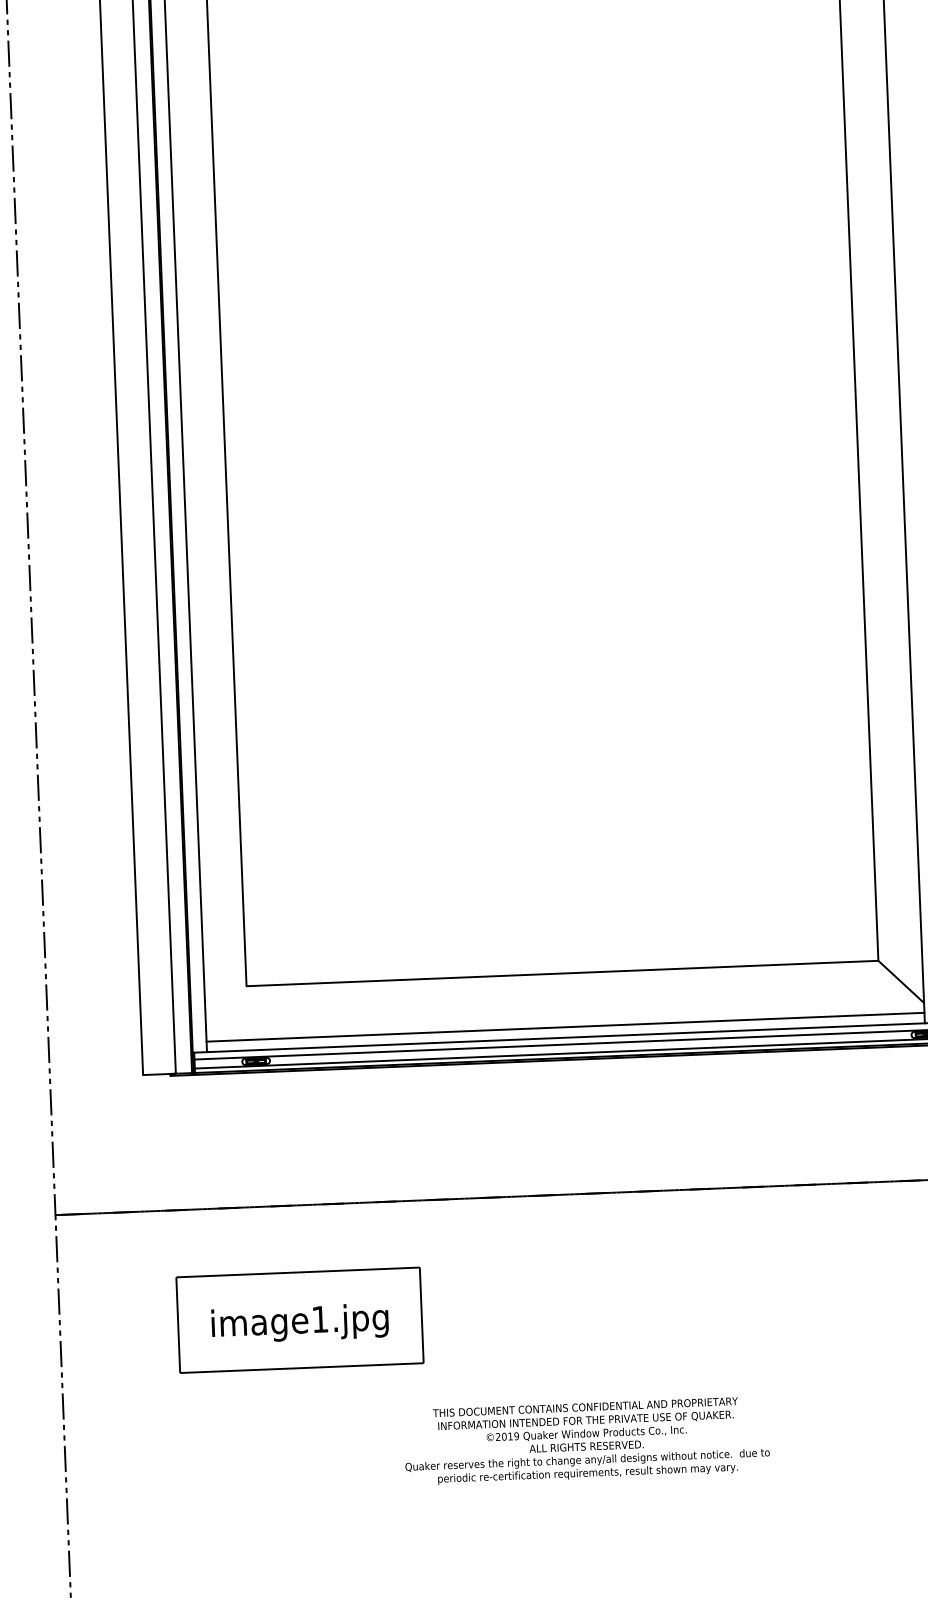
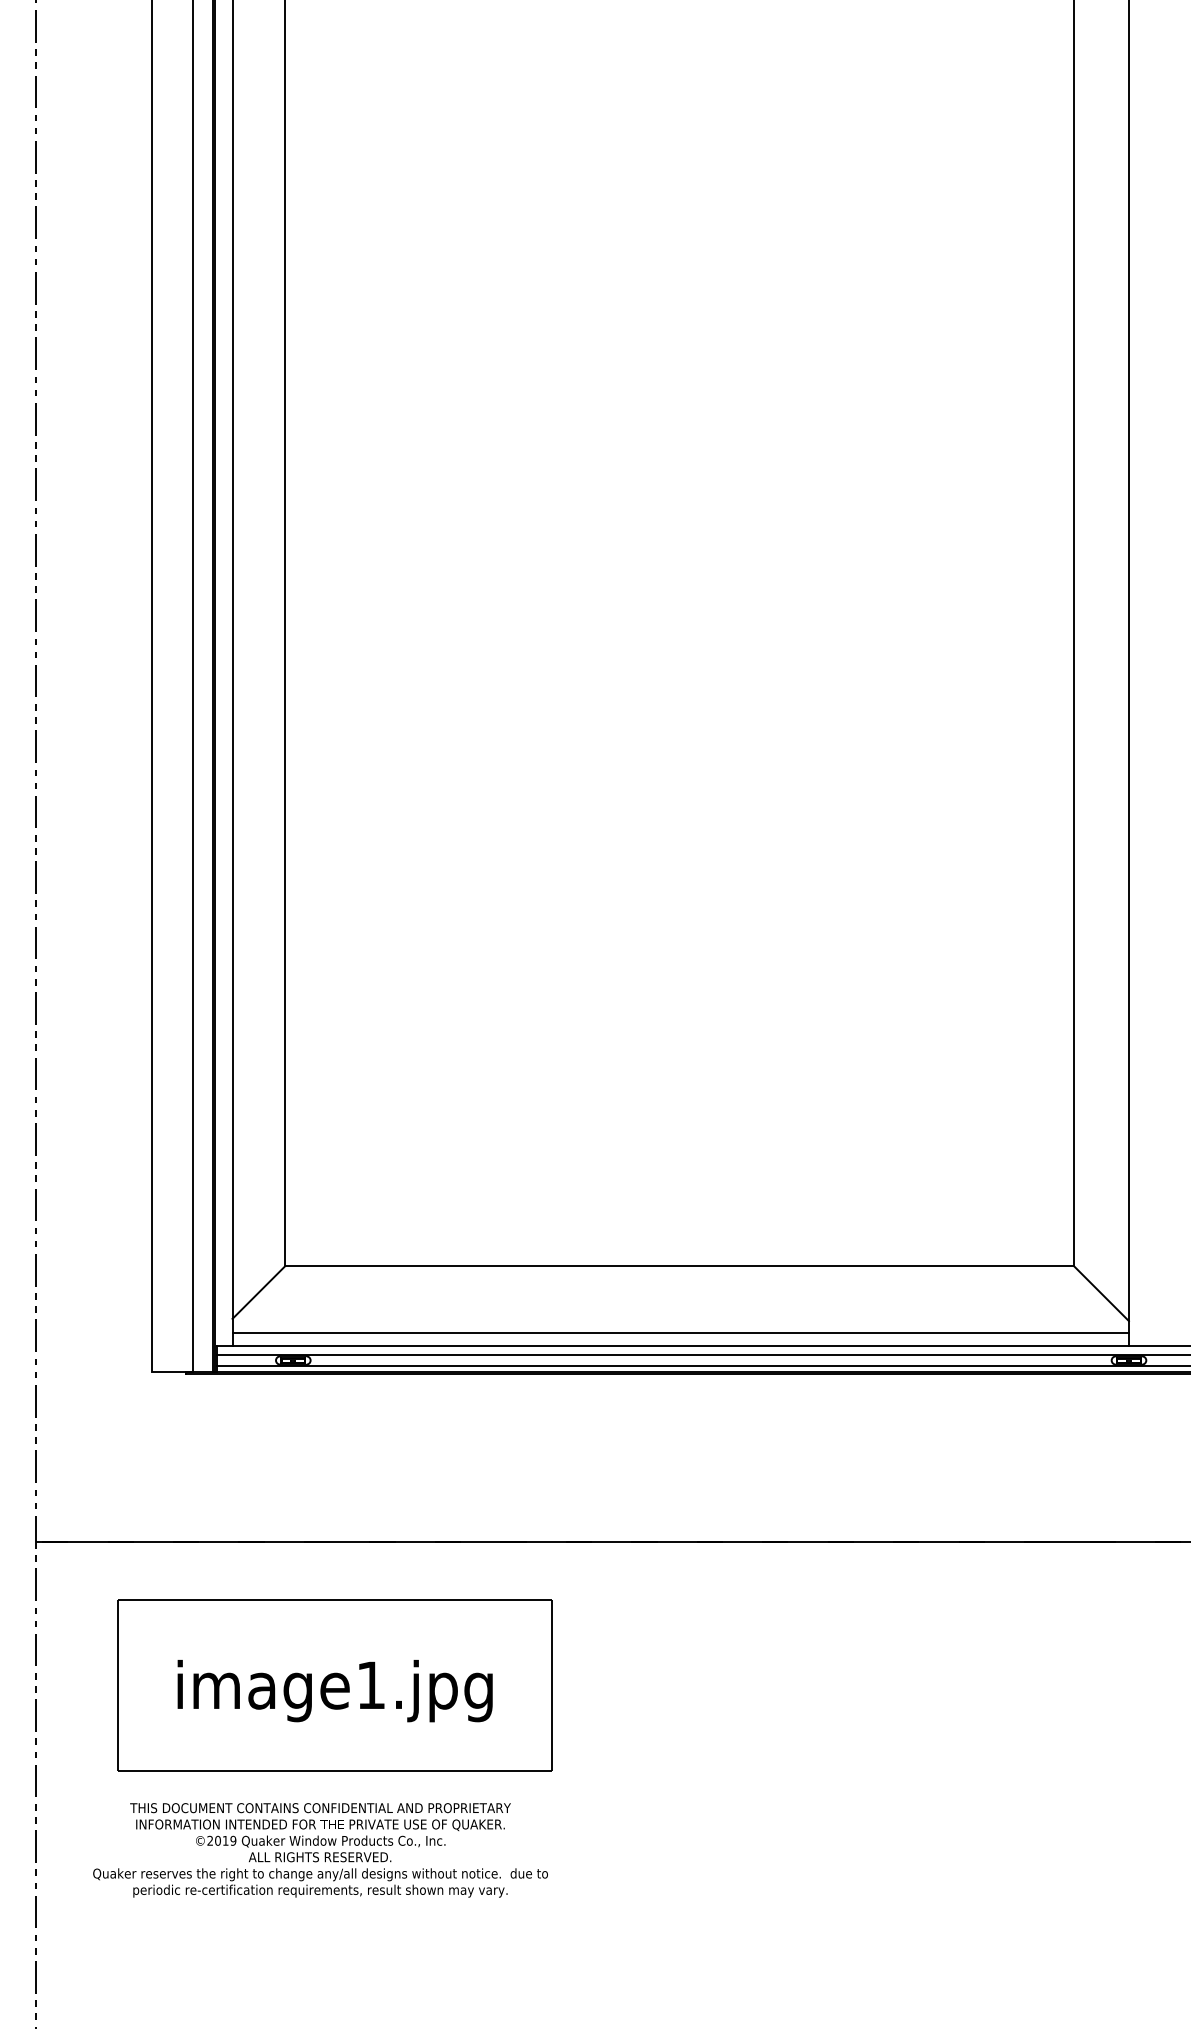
line: (226, 1008) -> (258, 1292), added
part: (299, 1320) -> (334, 1685), size x1.43
text: (586, 1441) -> (320, 1850), moved

